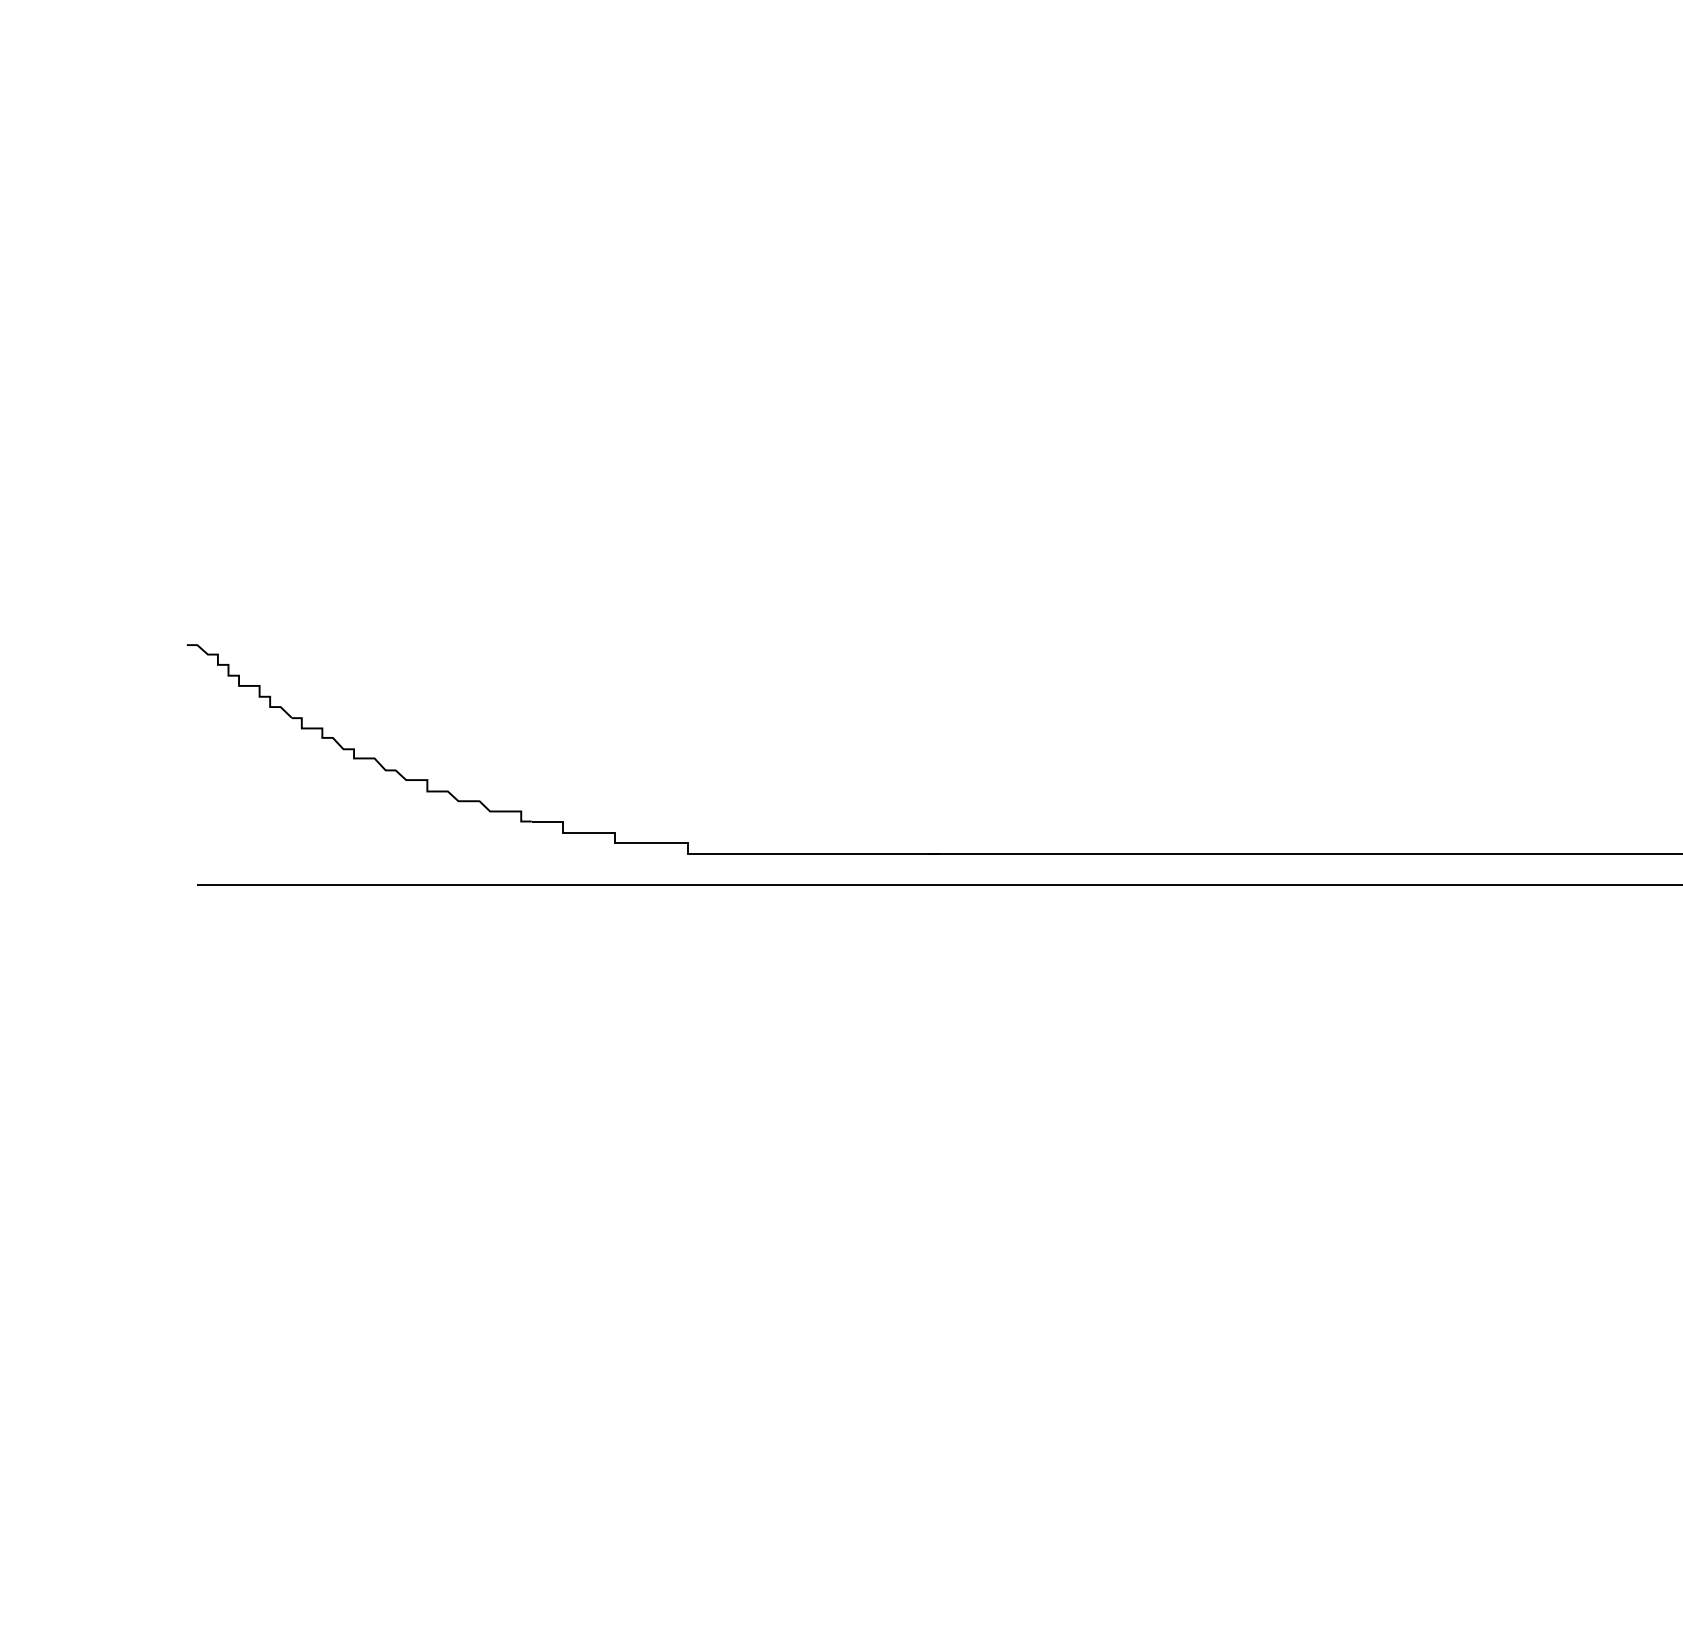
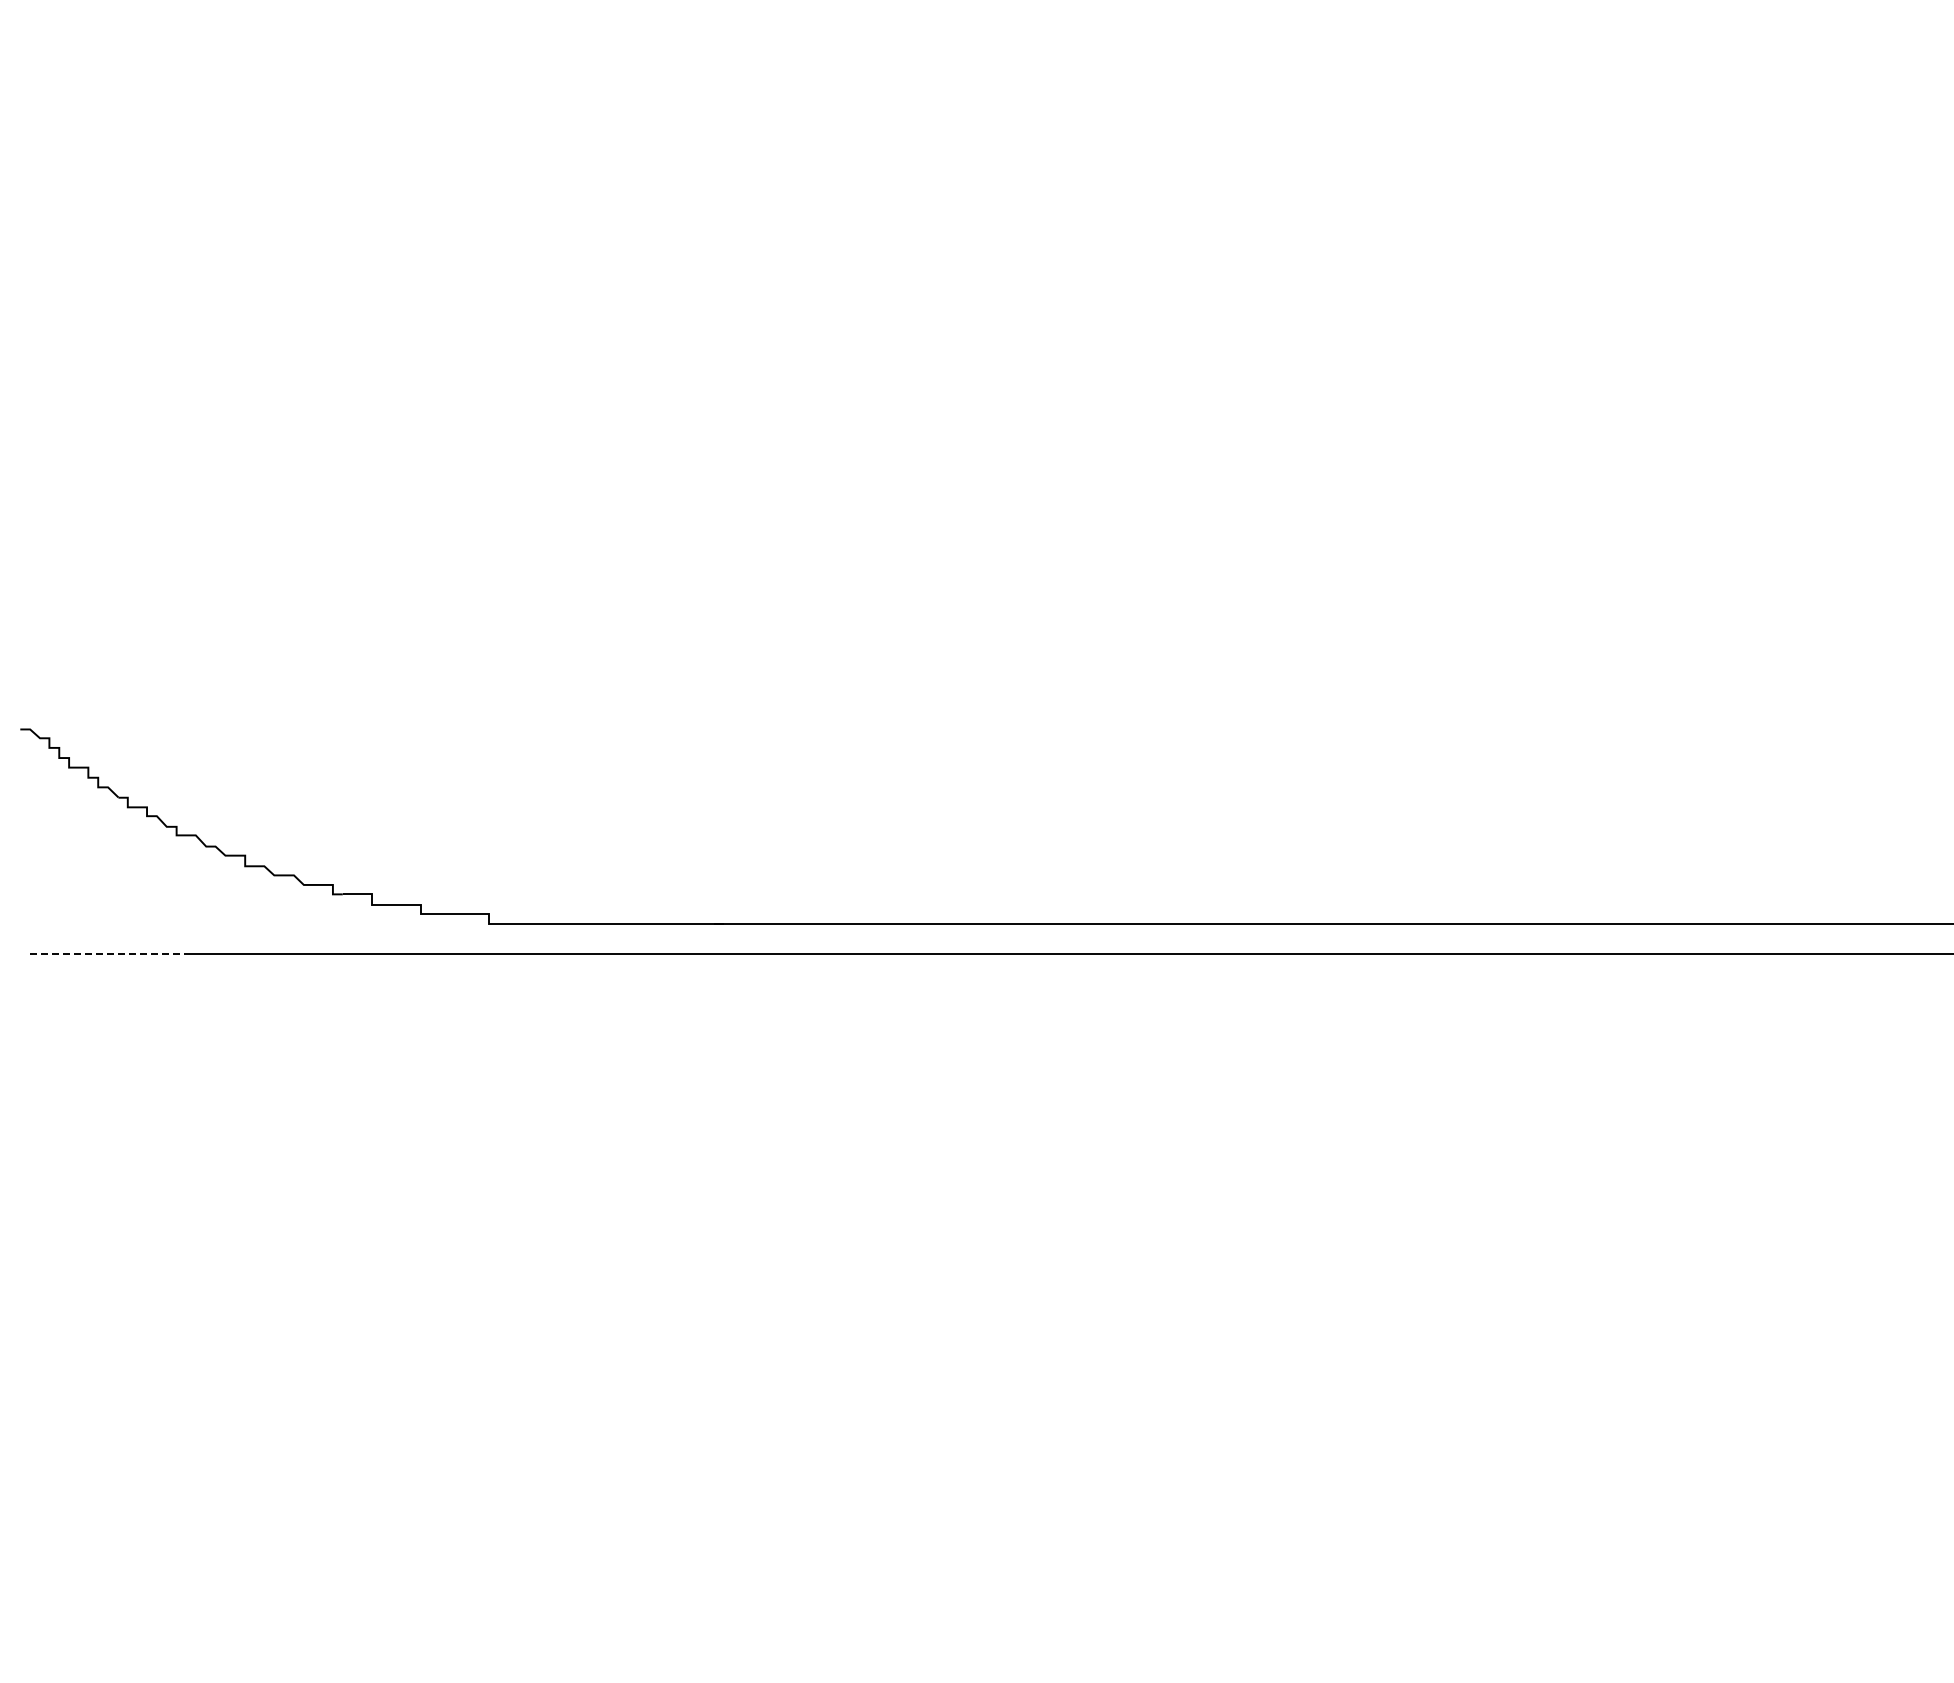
line: (281, 884) -> (108, 953), solid -> dashed

